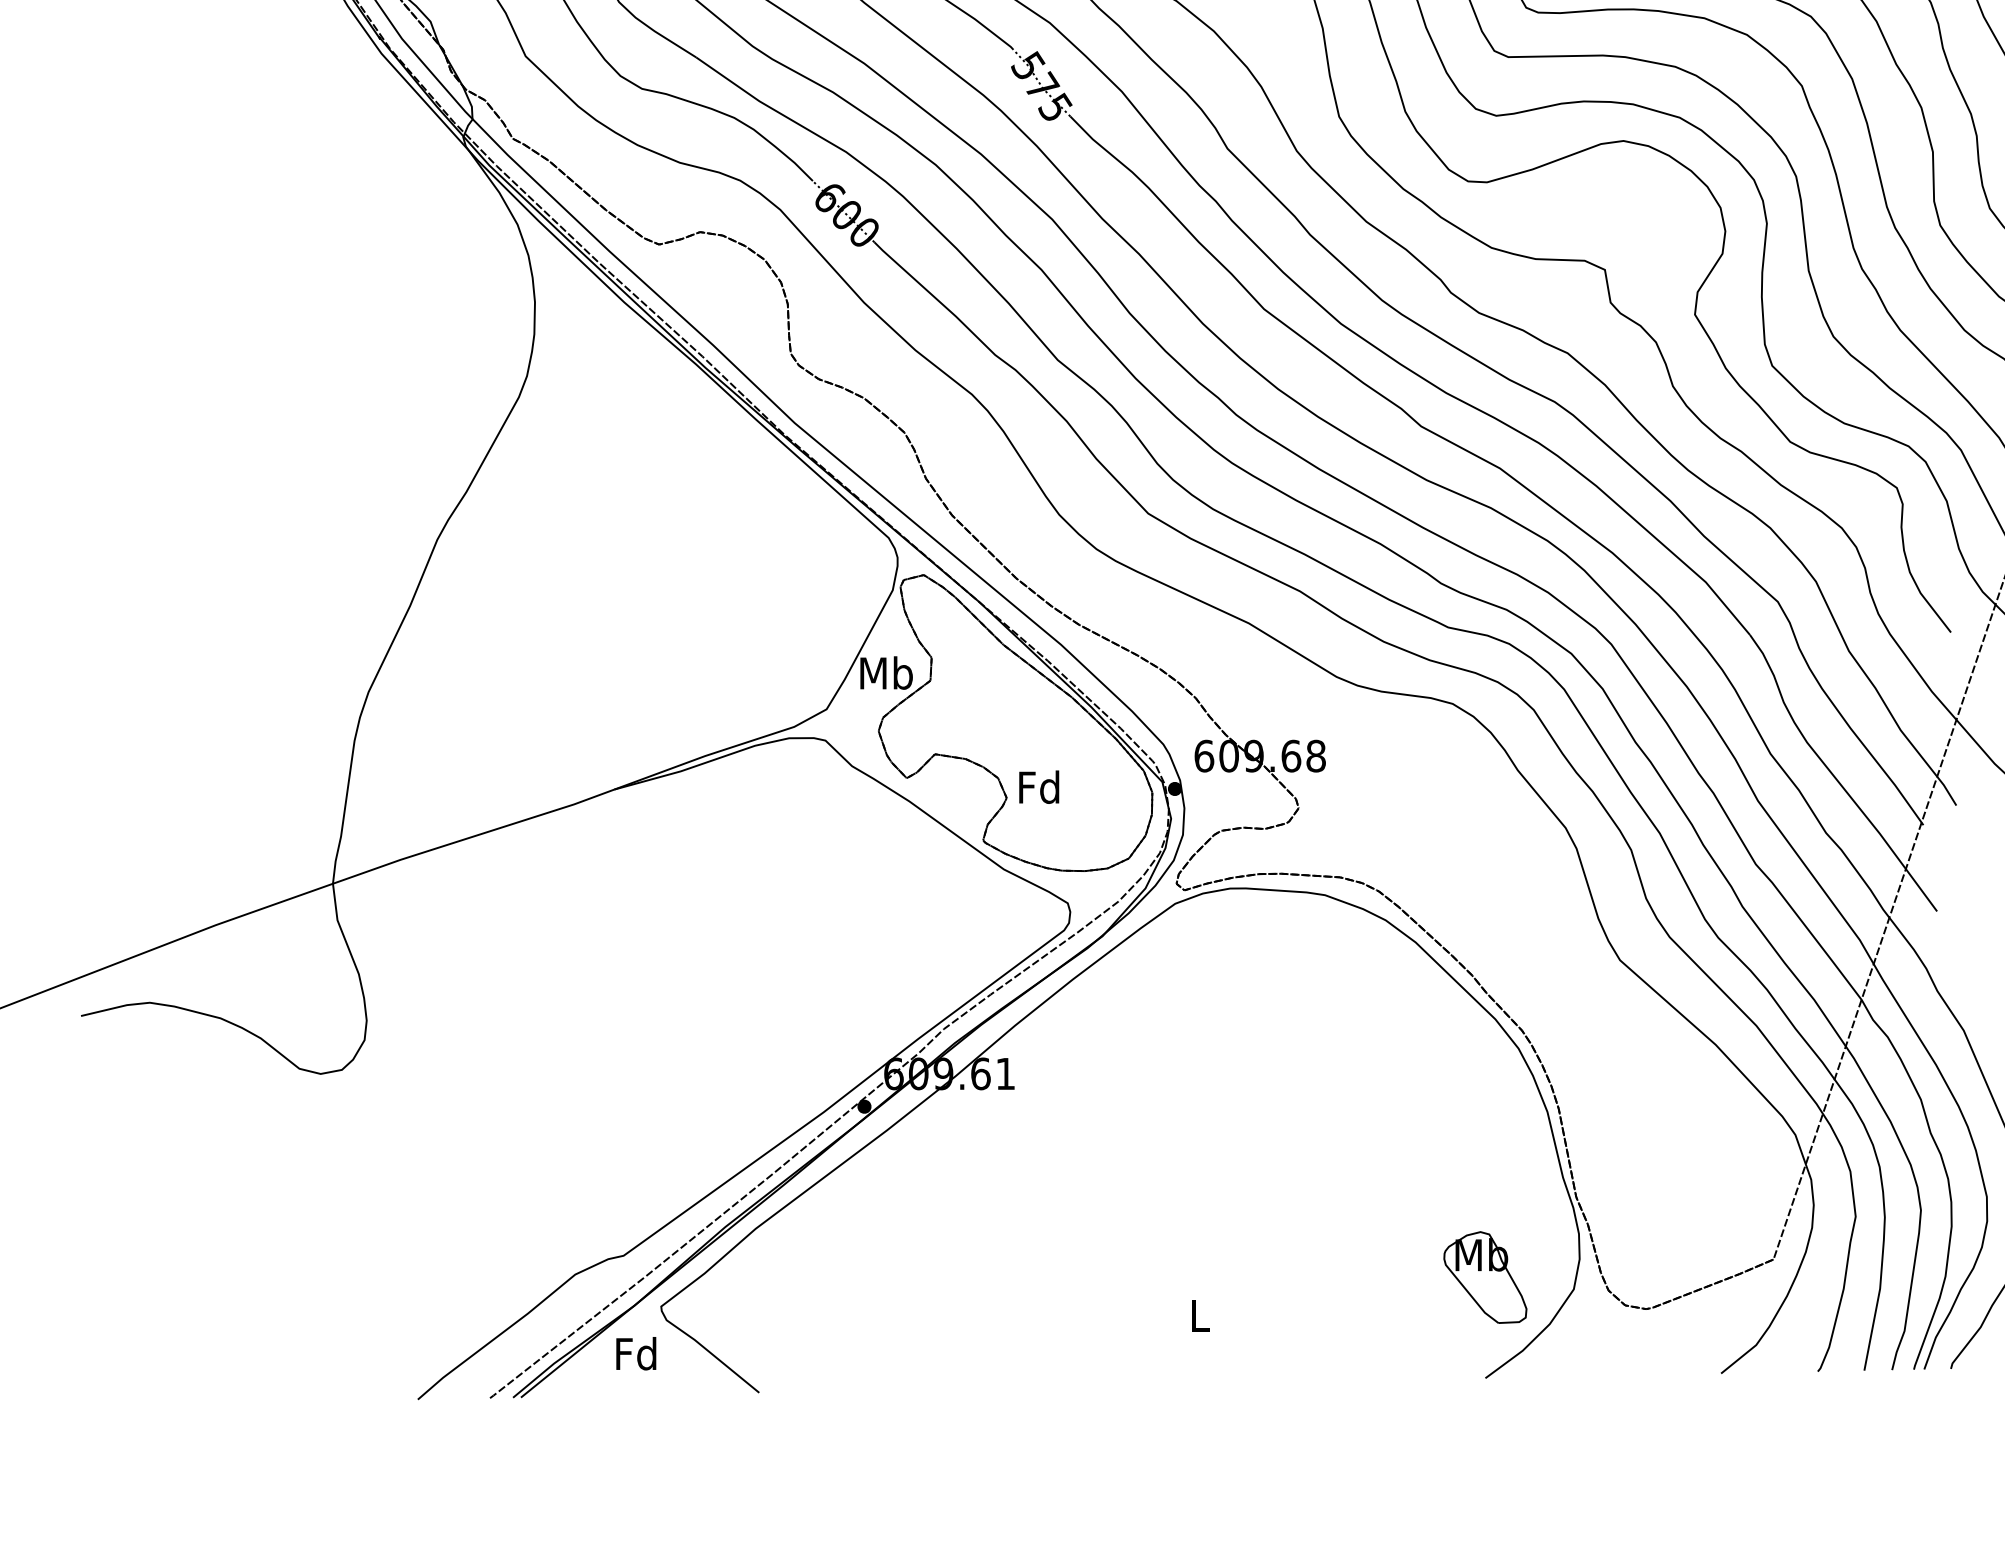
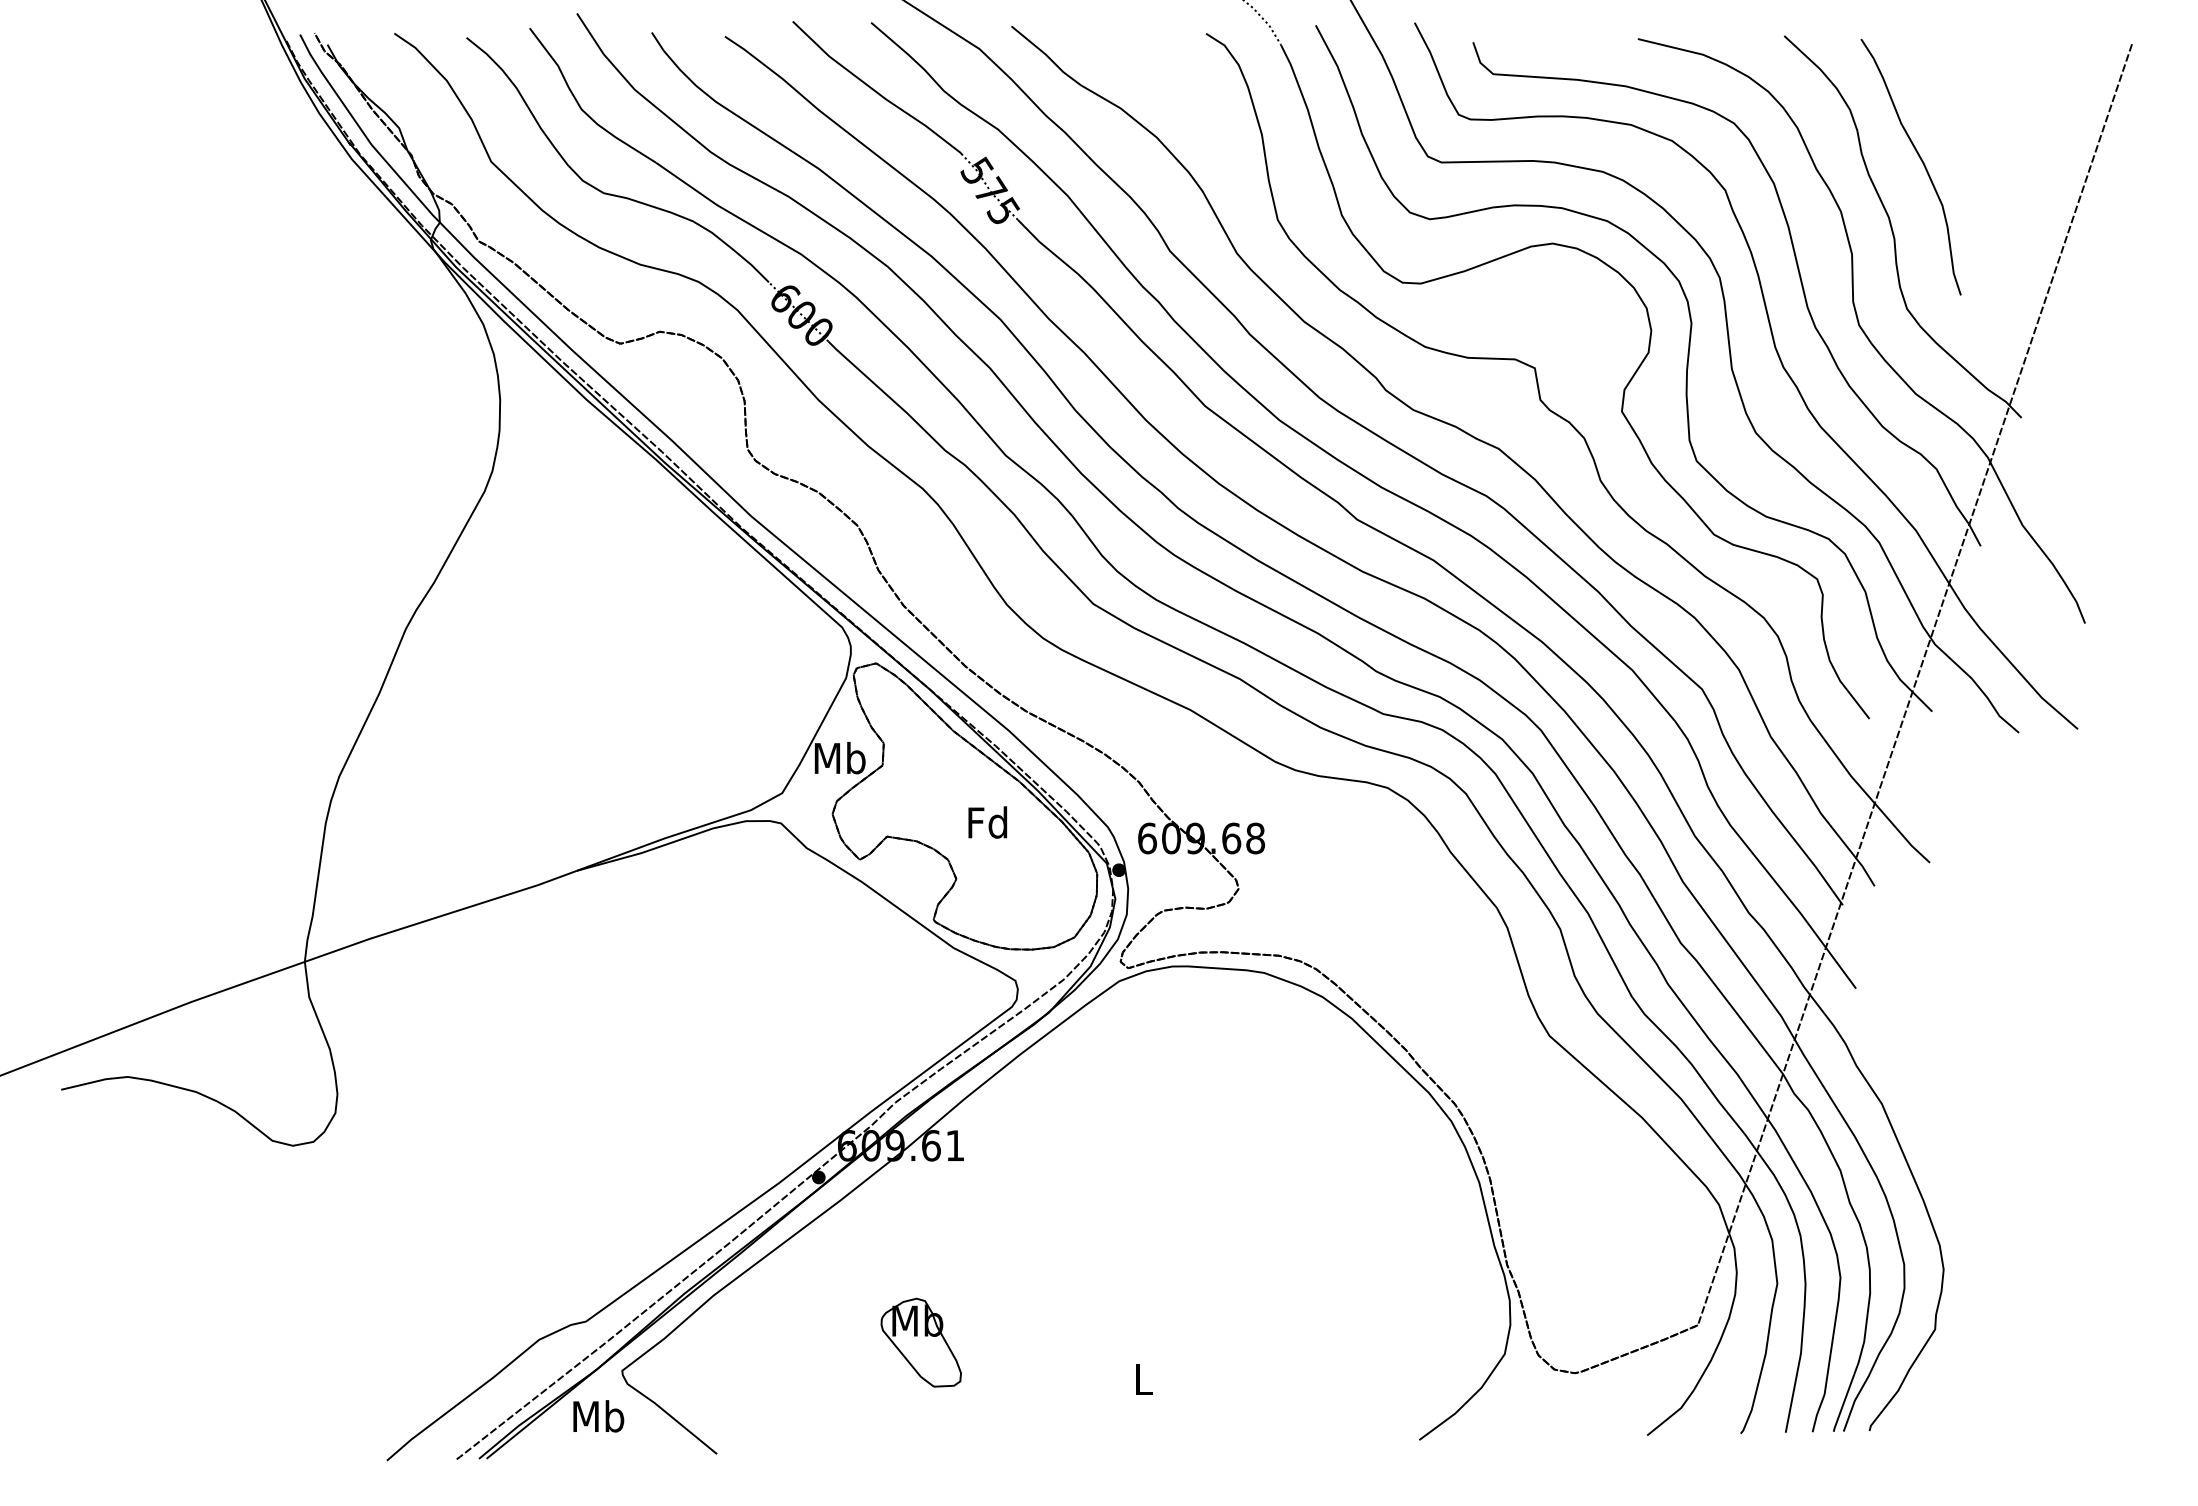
text: (1038, 787) -> (987, 822), moved
part: (1484, 1277) -> (920, 1342), moved
text: (636, 1353) -> (598, 1416), Fd -> Mb

